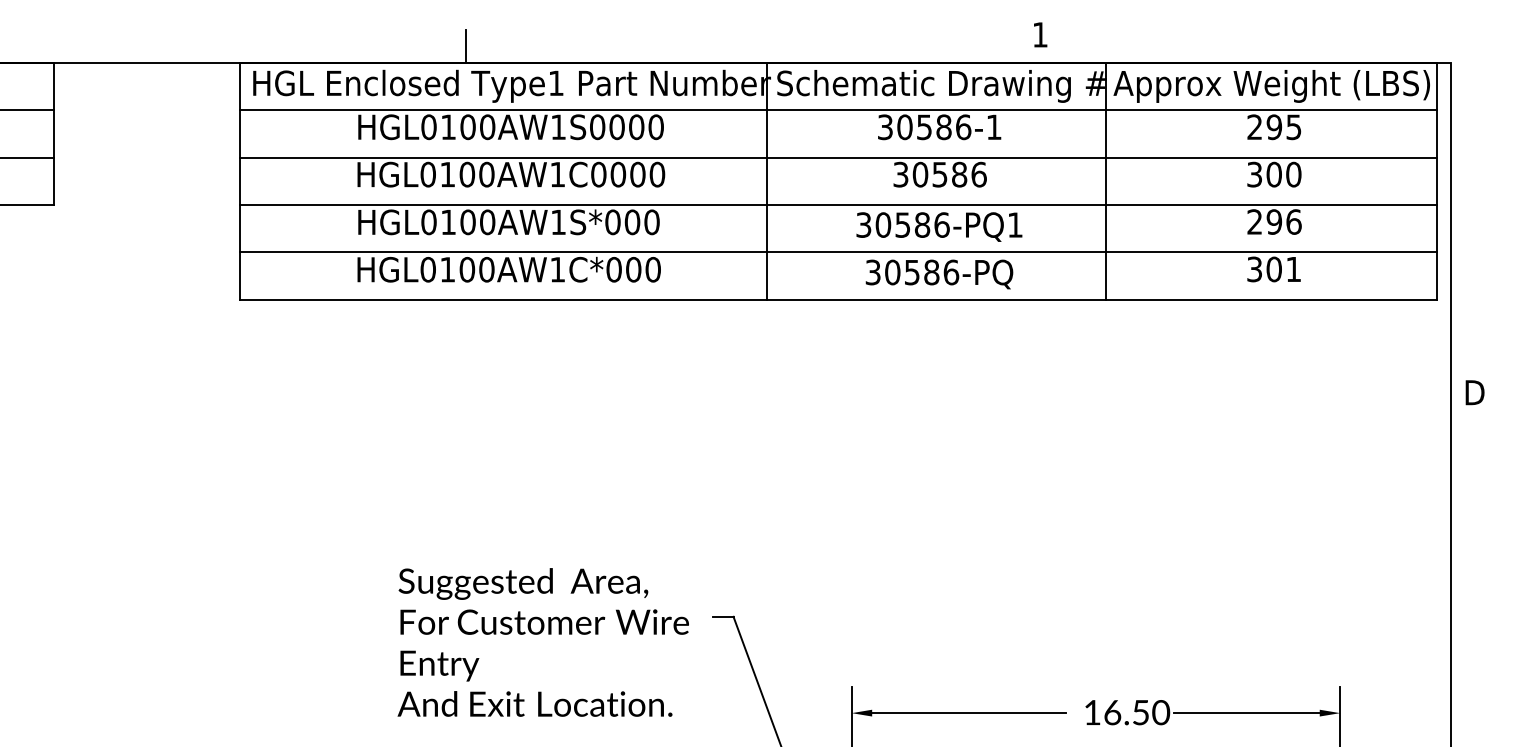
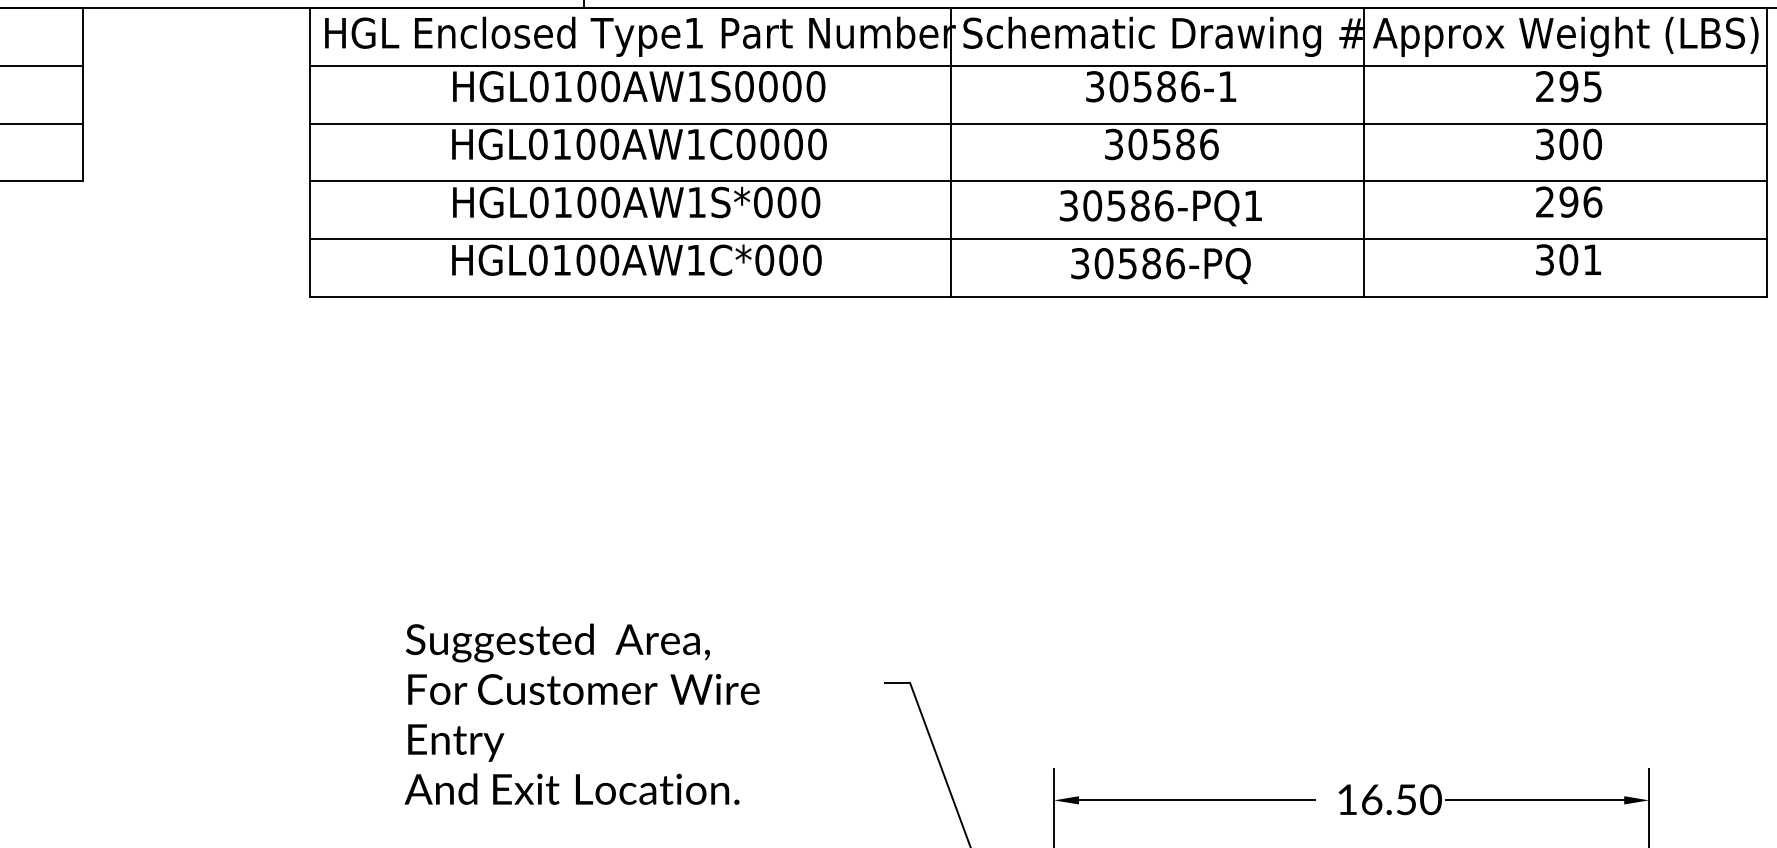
text: (542, 642) -> (581, 714), moved

